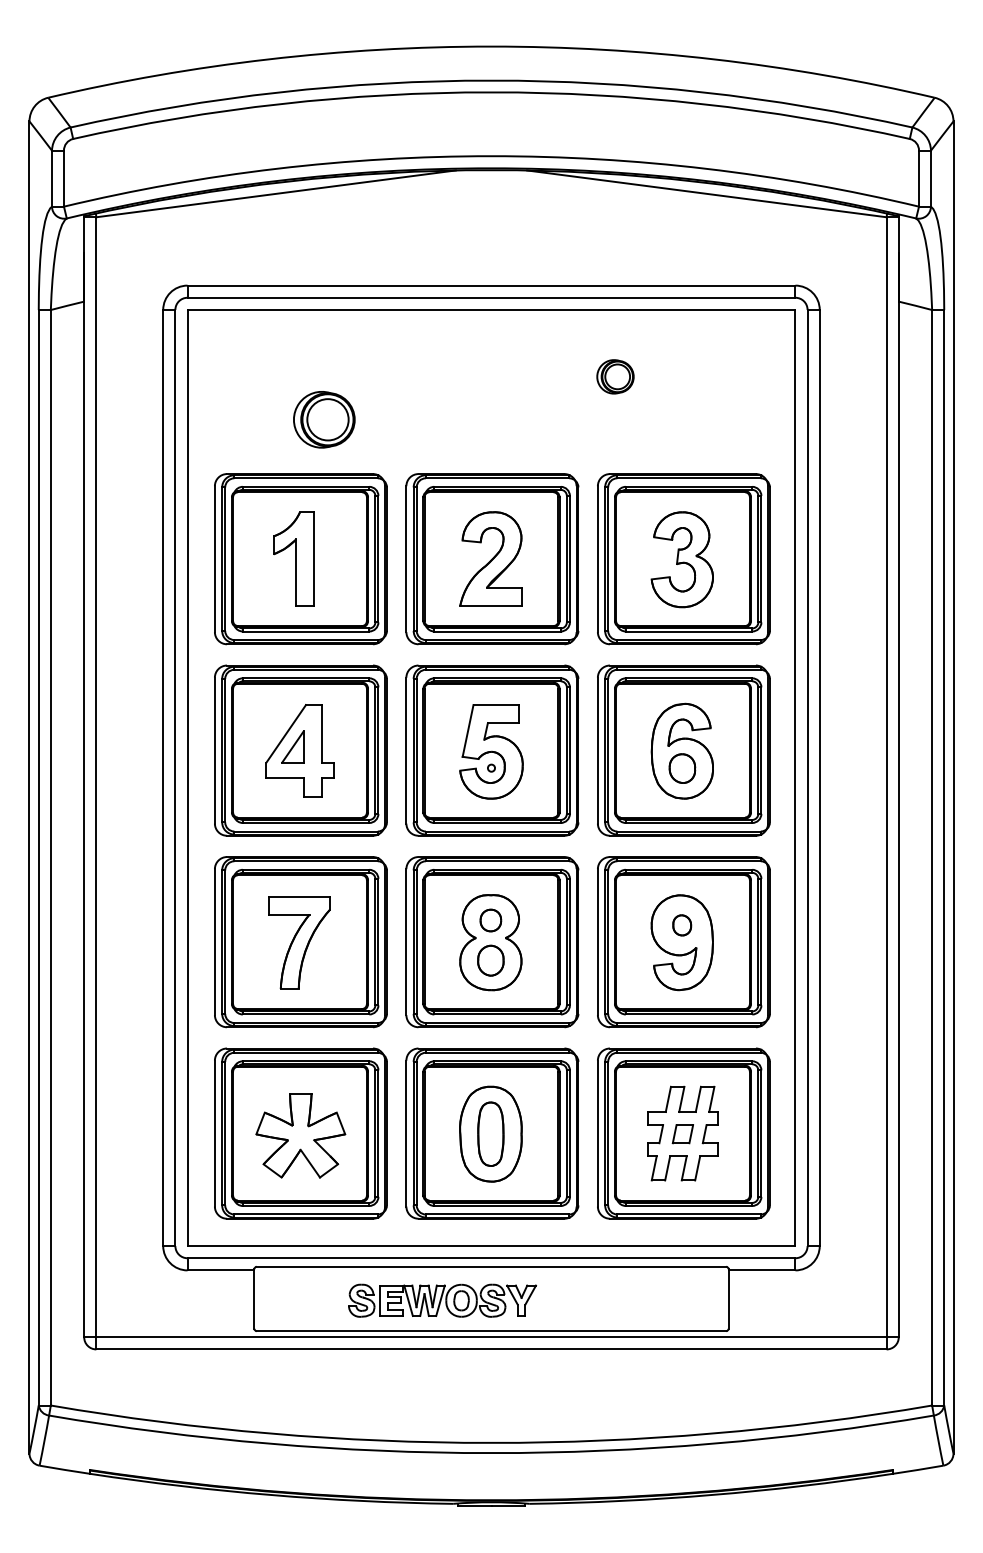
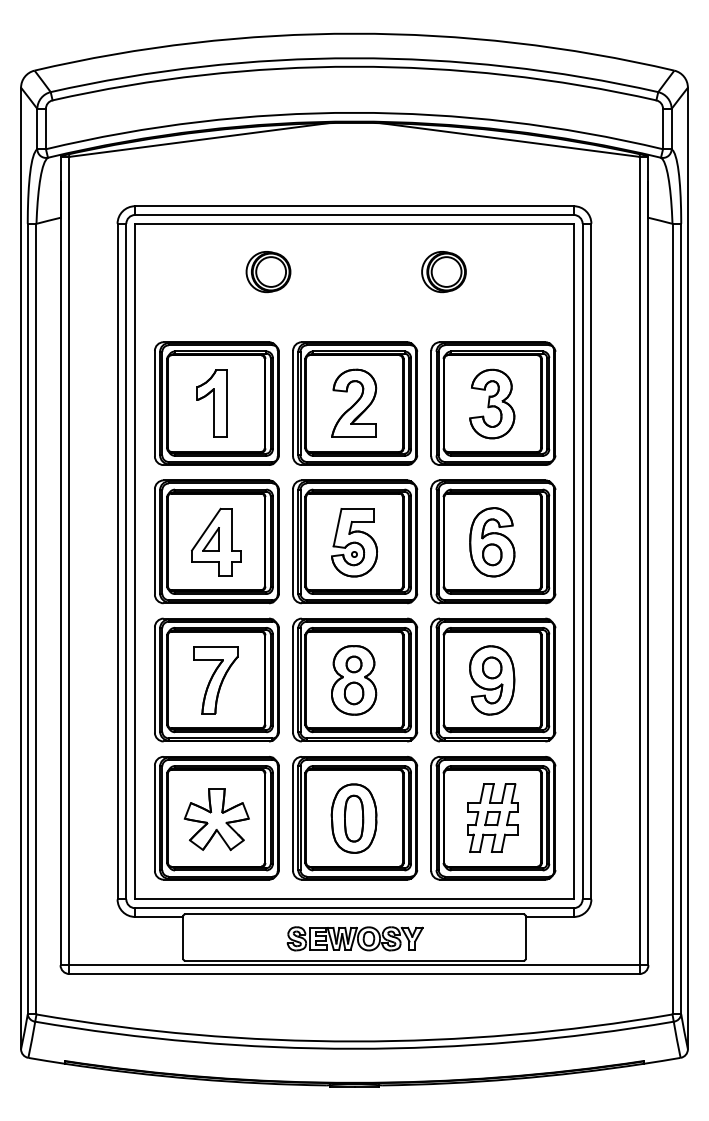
part: (615, 376) -> (443, 271), size x1.67
part: (324, 419) -> (268, 271), moved
part: (681, 925) -> (491, 668), size x1.43
part: (442, 1300) -> (355, 938), moved

